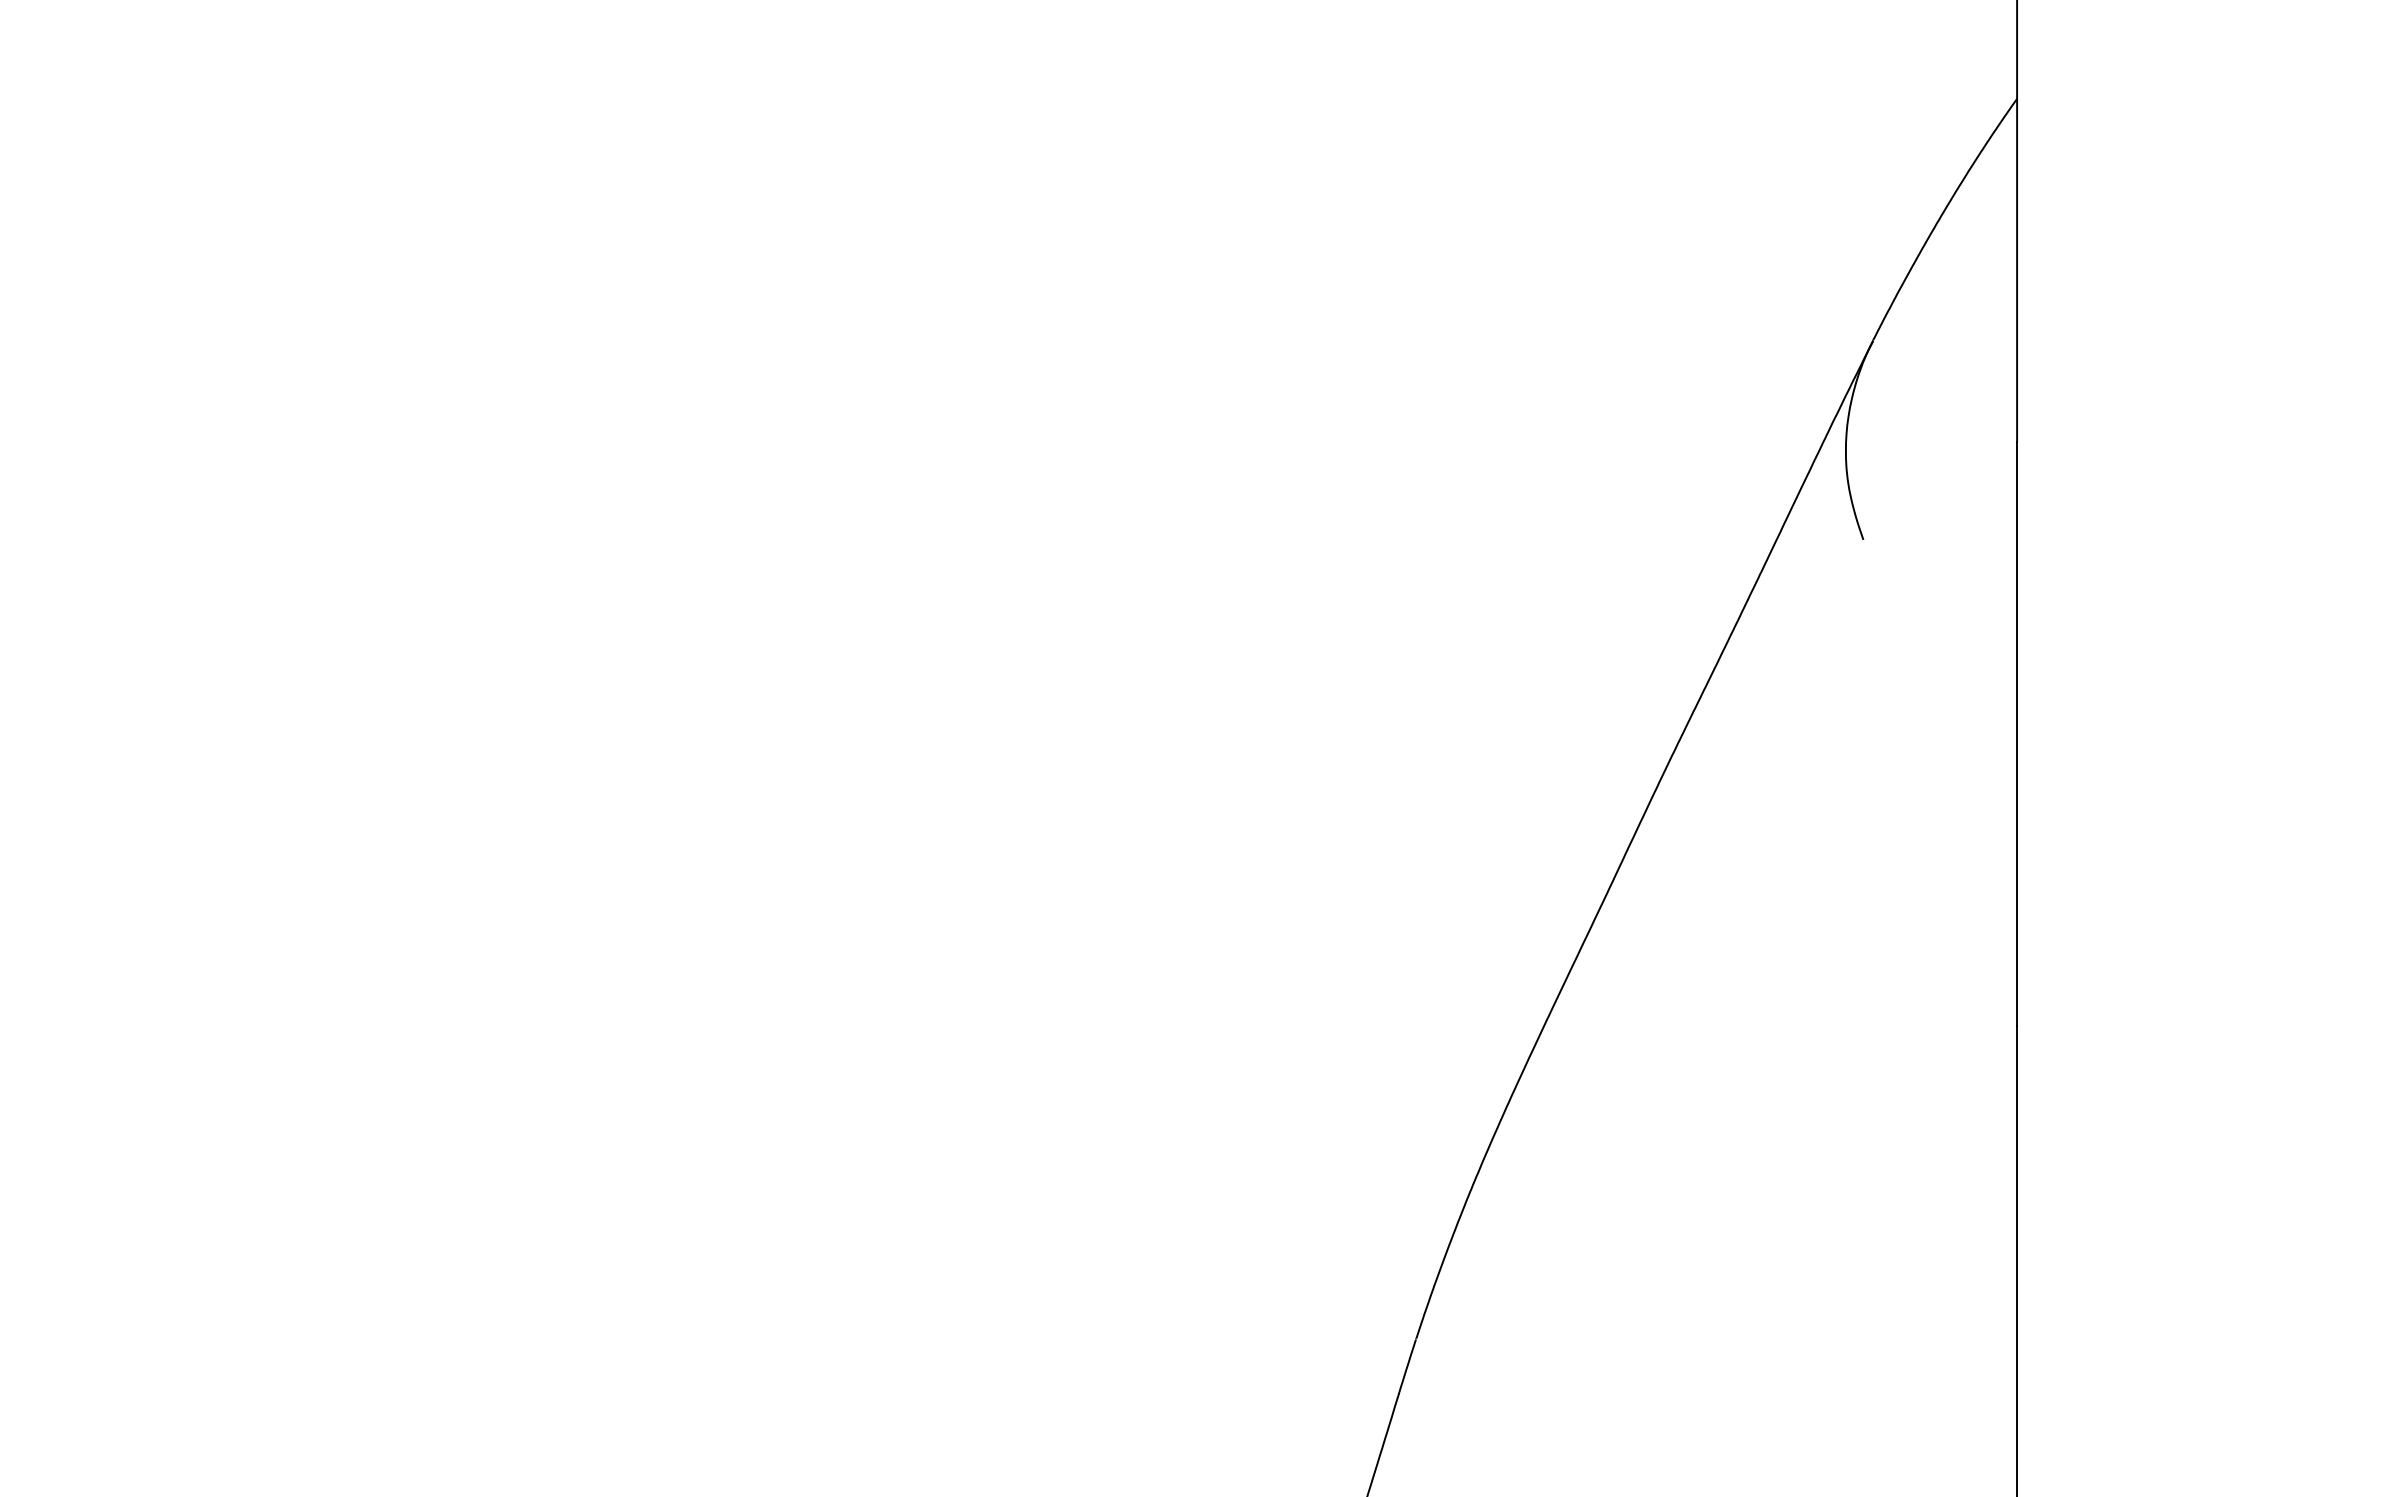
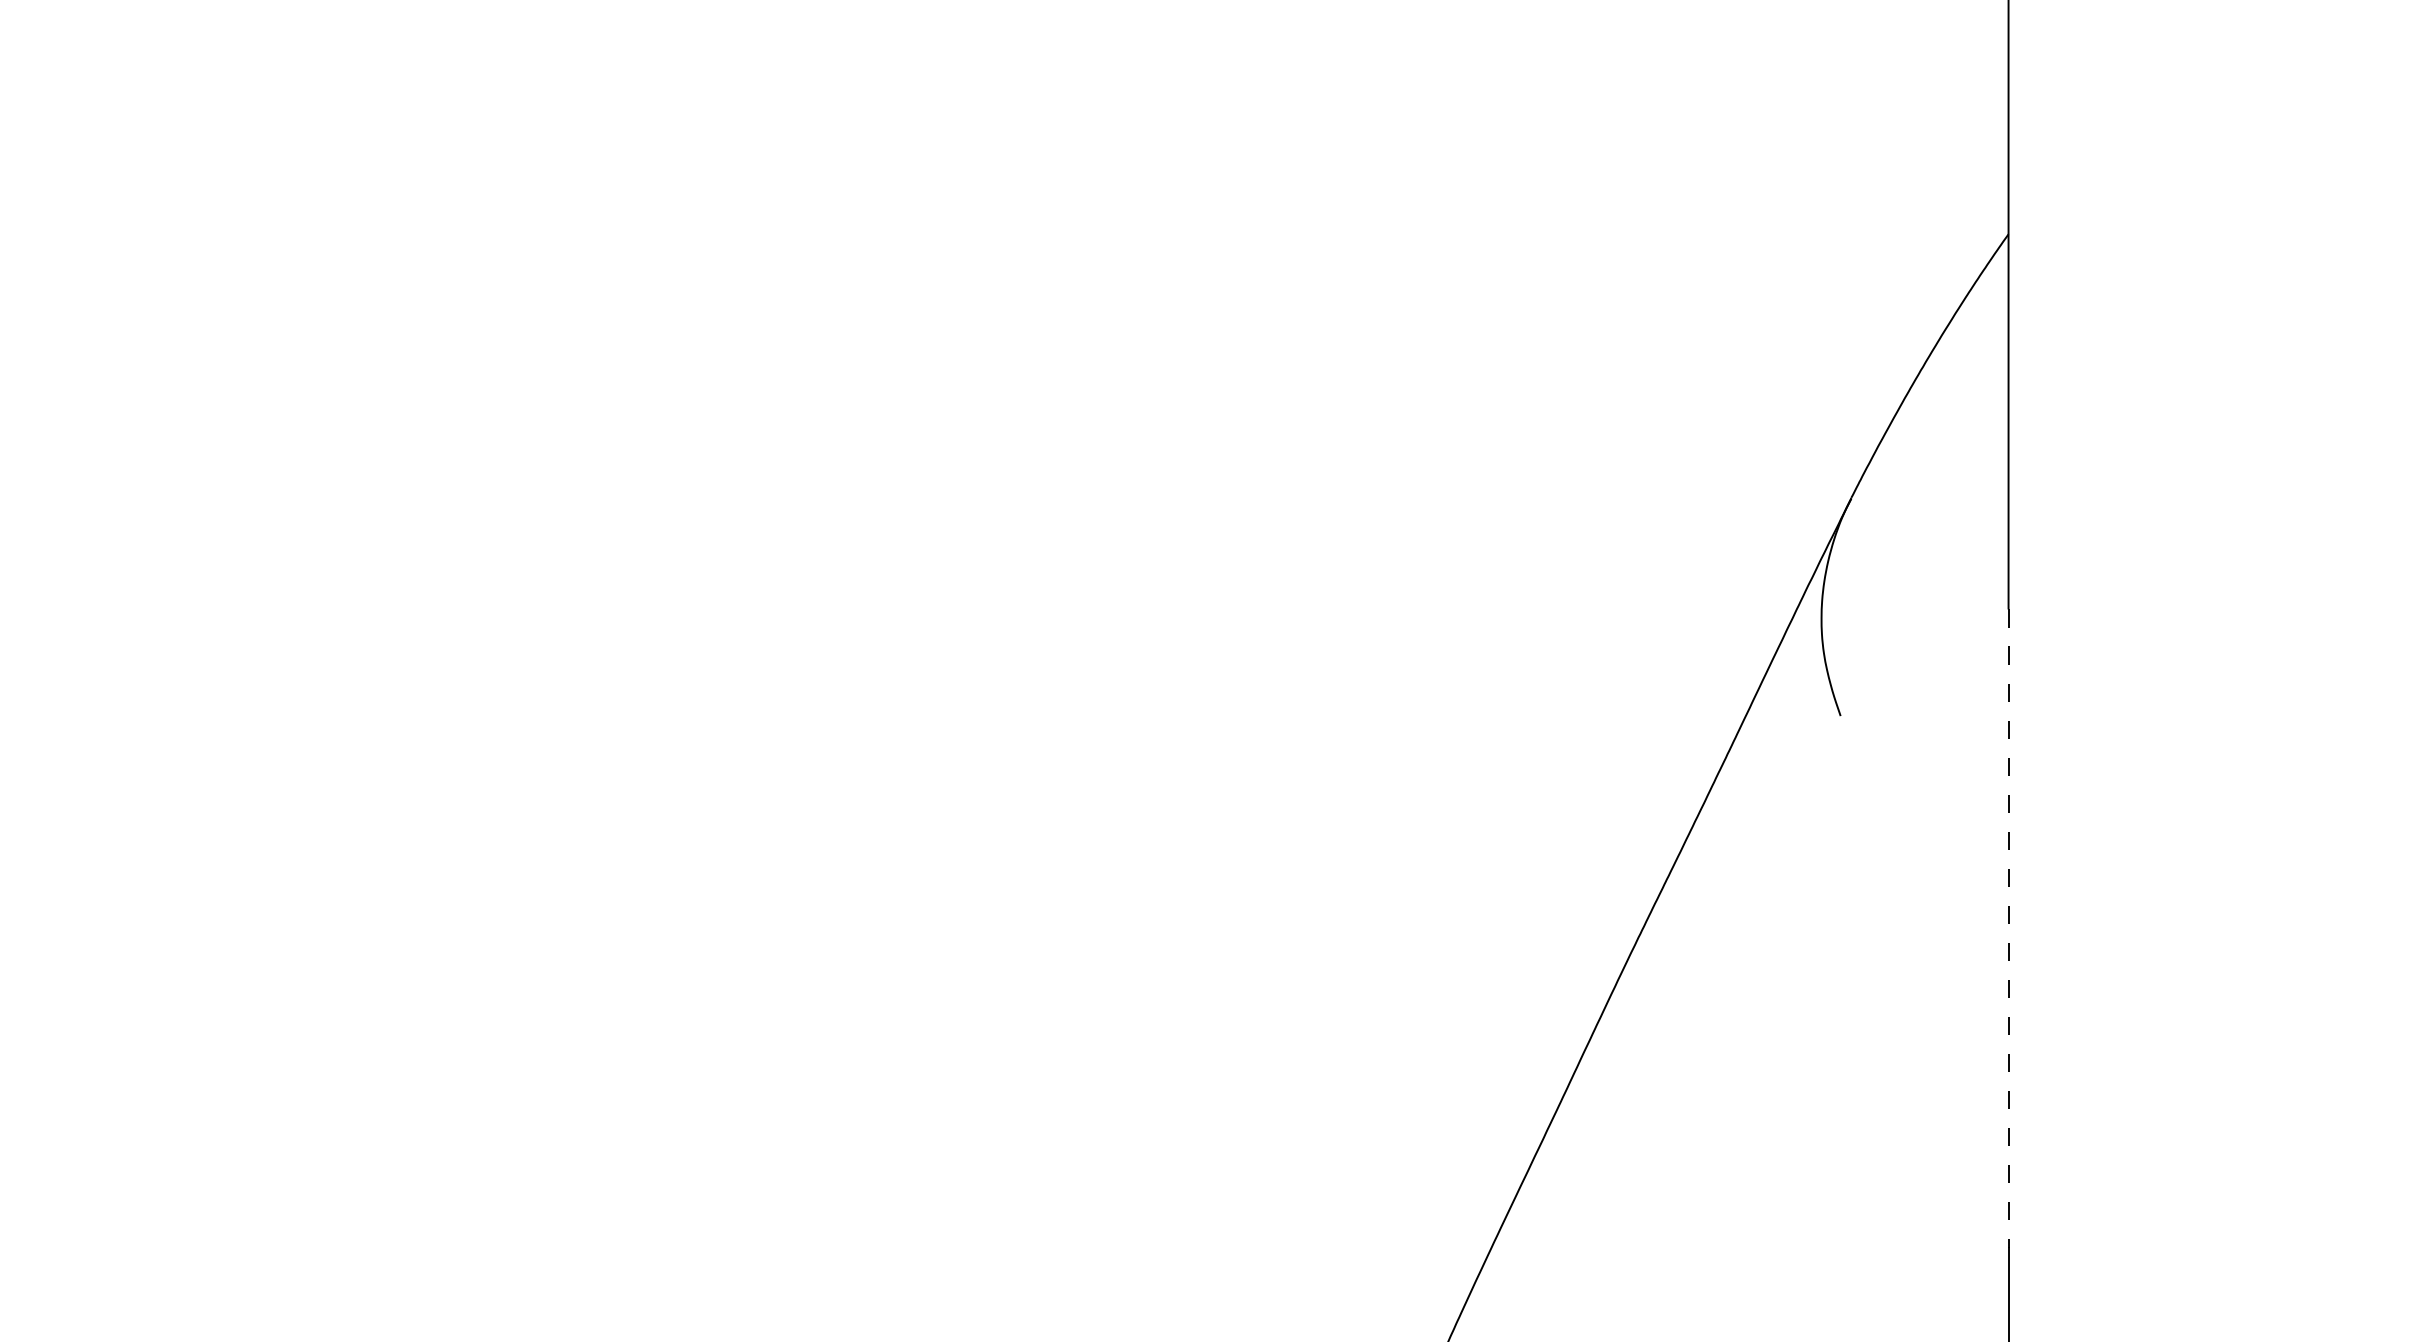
line: (2017, 734) -> (2008, 928), solid -> dashed

